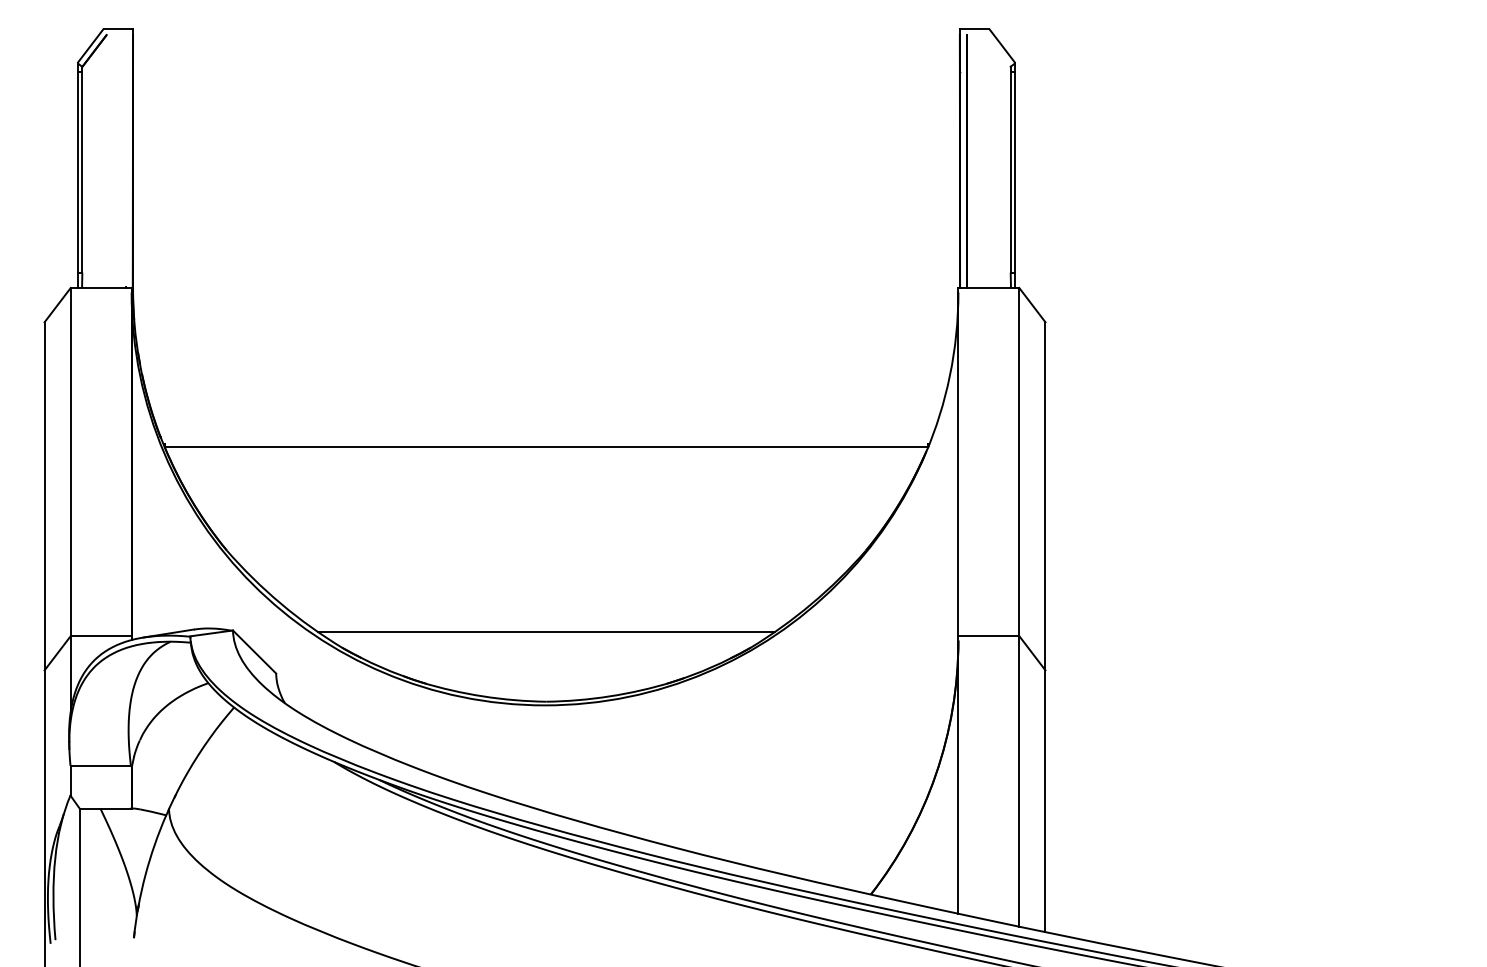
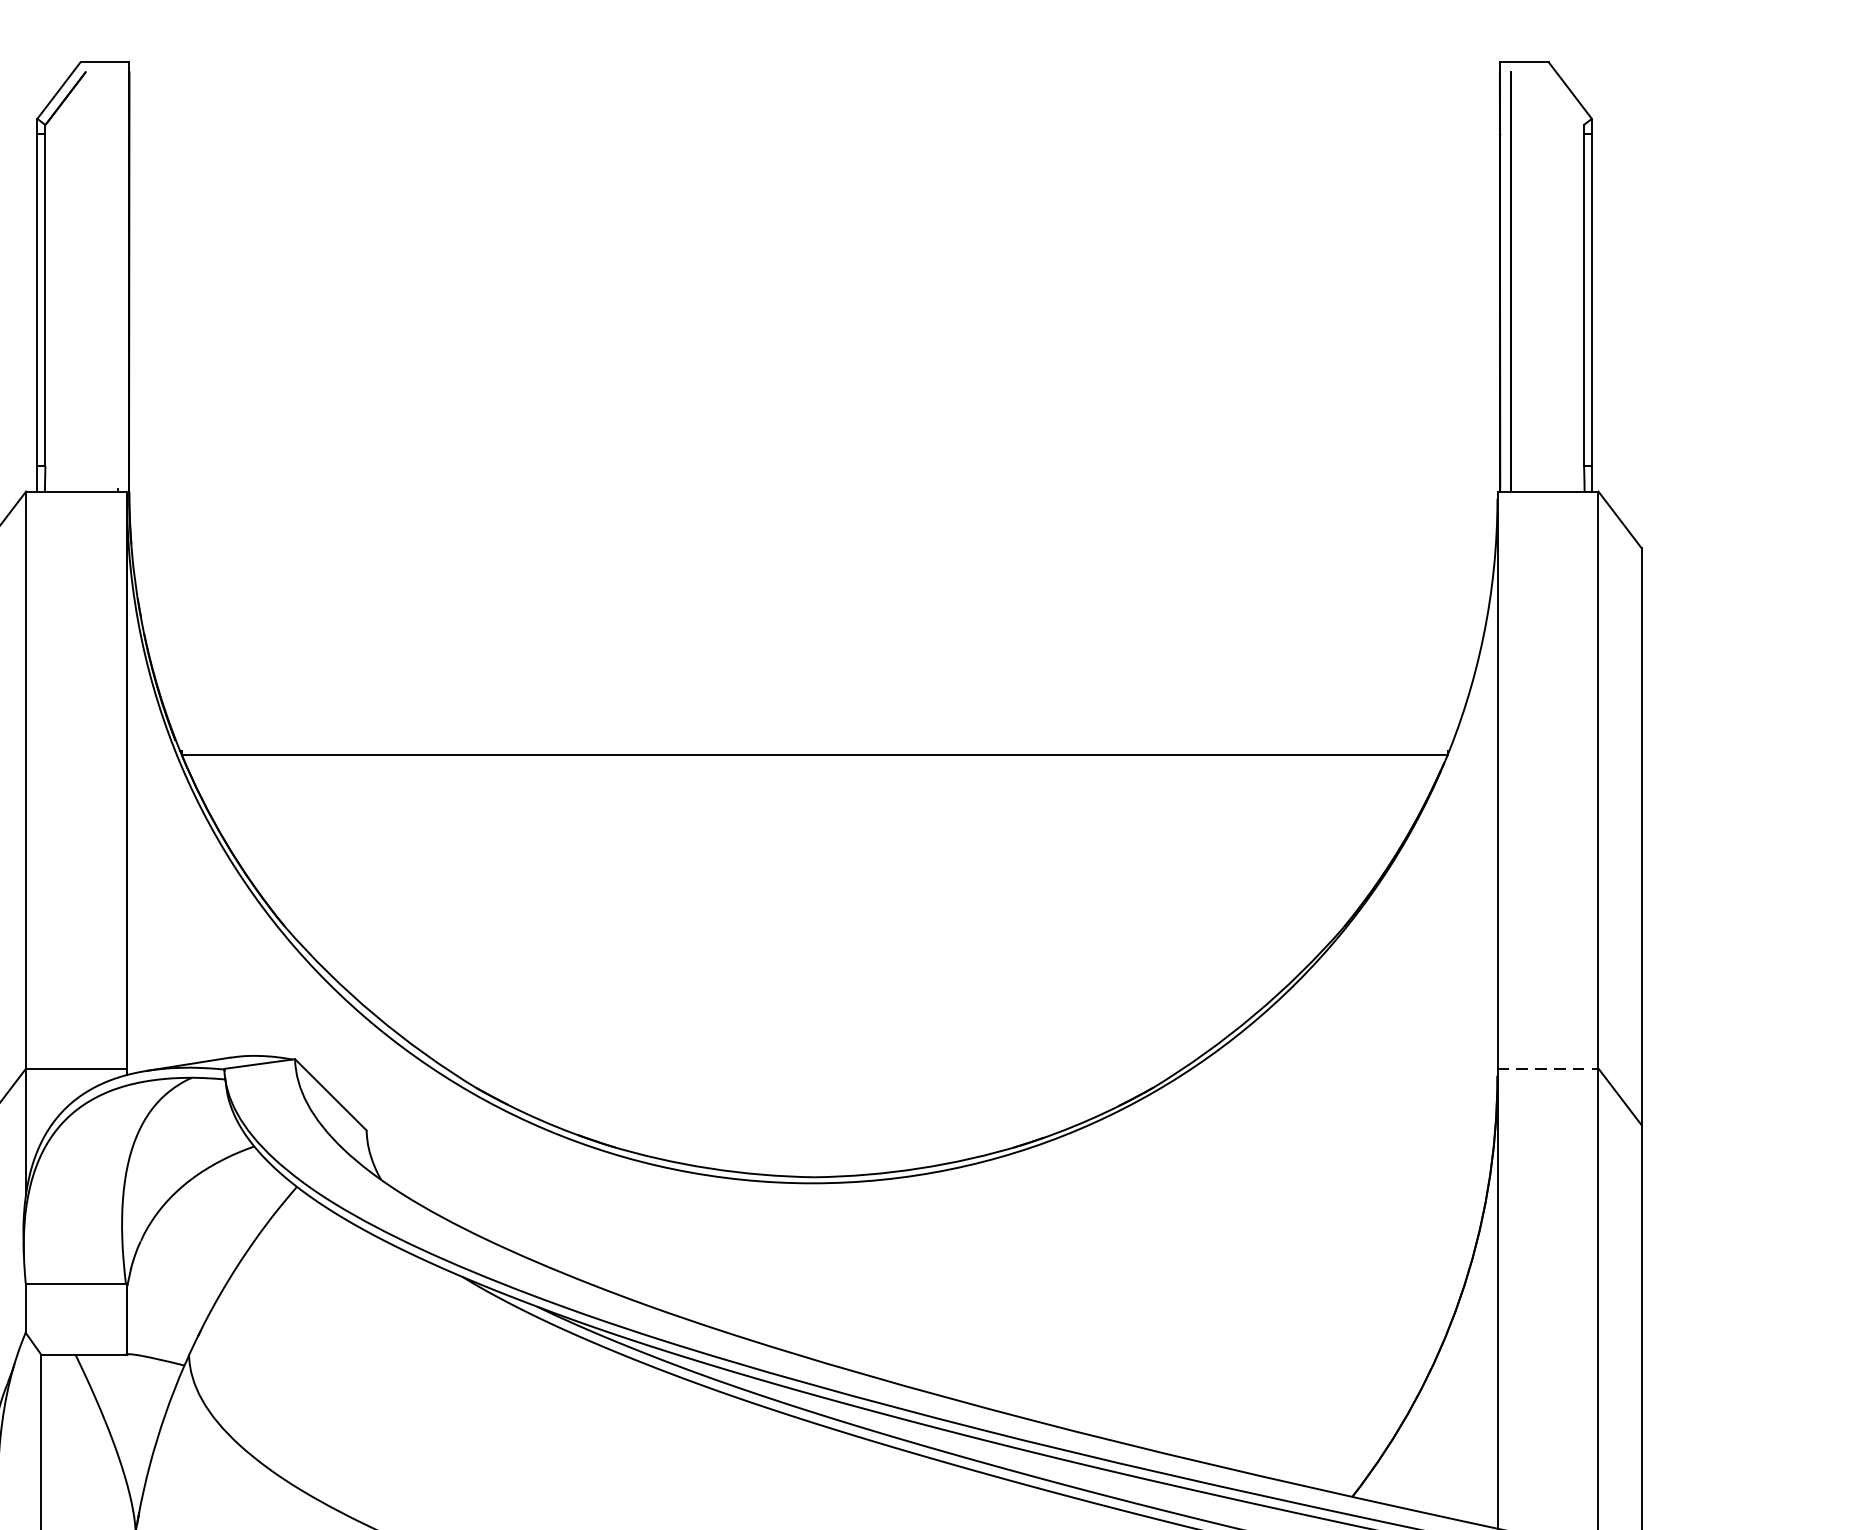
line: (546, 632) -> (814, 1062), removed
line: (989, 636) -> (1548, 1069), solid -> dashed

